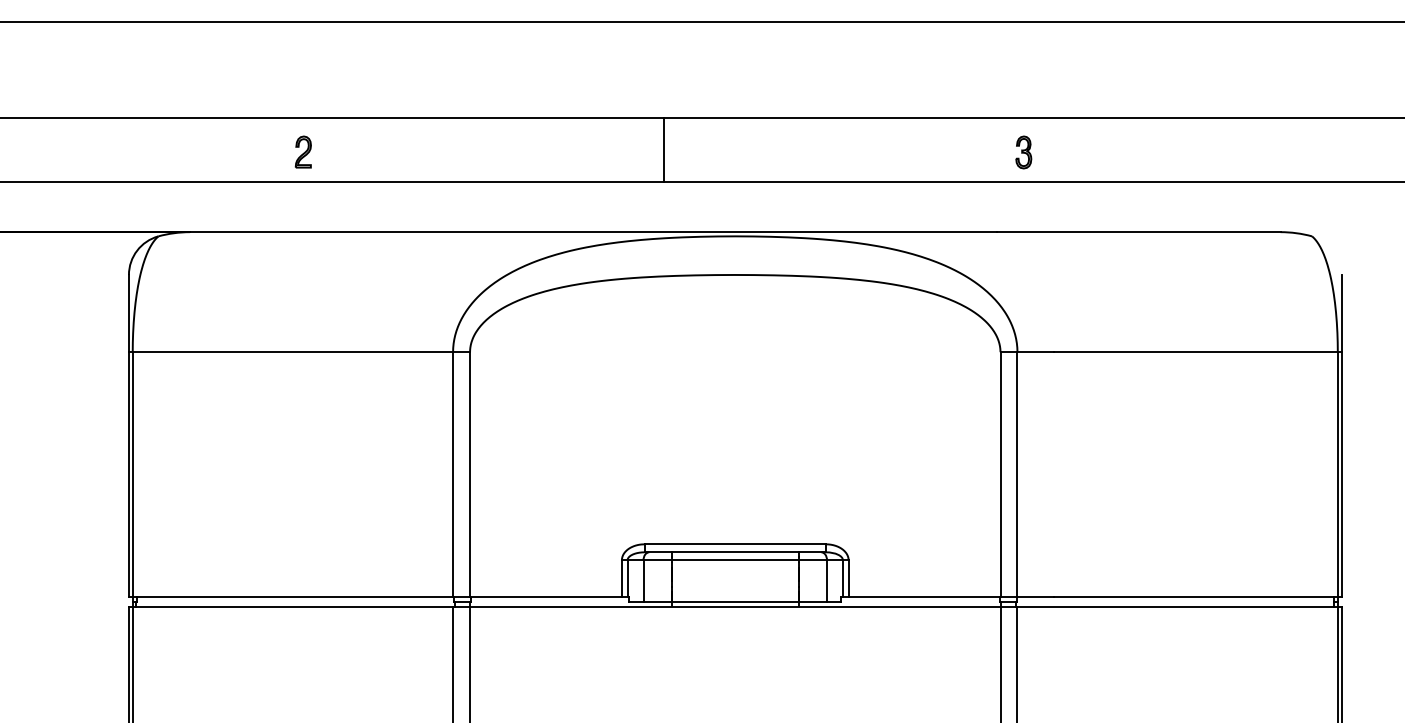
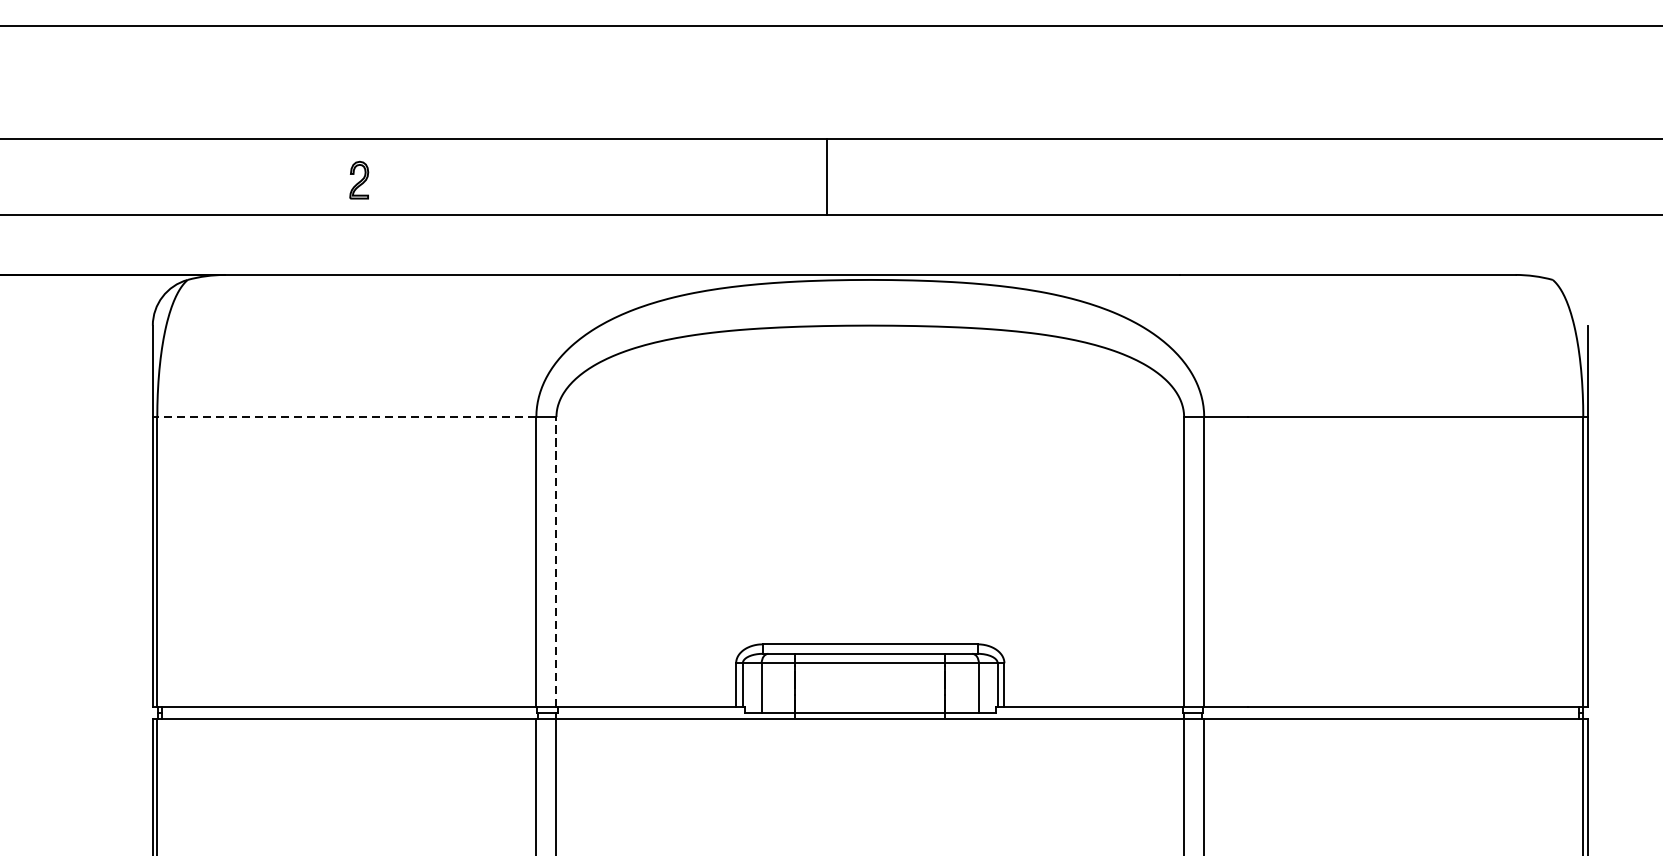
line: (663, 149) -> (826, 177), moved
part: (1023, 152) -> (1211, 180), removed
line: (292, 352) -> (346, 417), solid -> dashed
line: (470, 474) -> (556, 561), solid -> dashed

